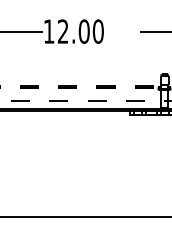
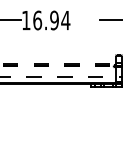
text: (80, 31) -> (51, 20), 12.00 -> 16.94

